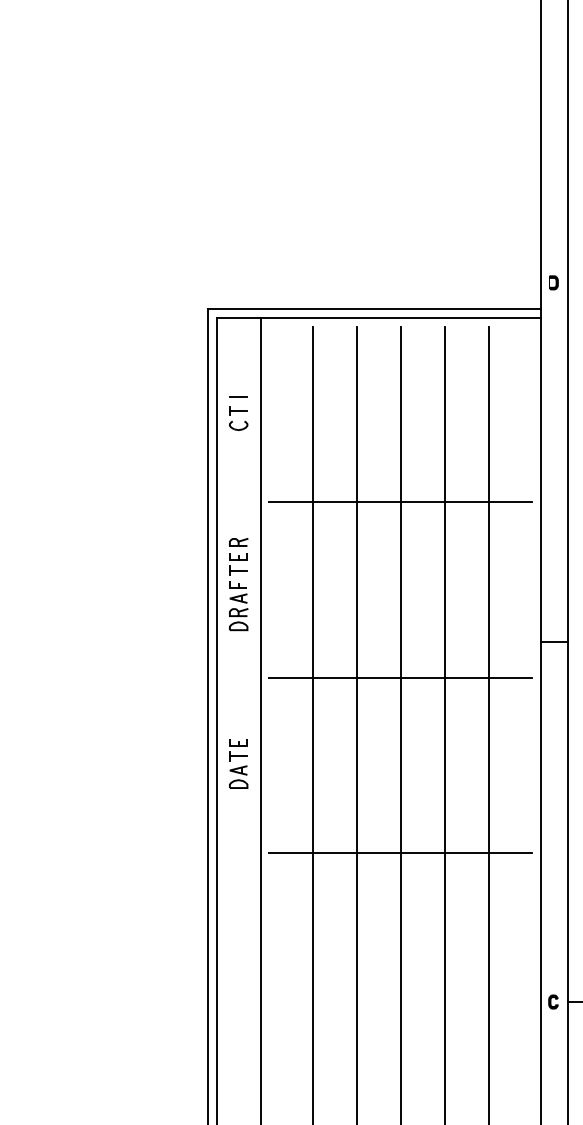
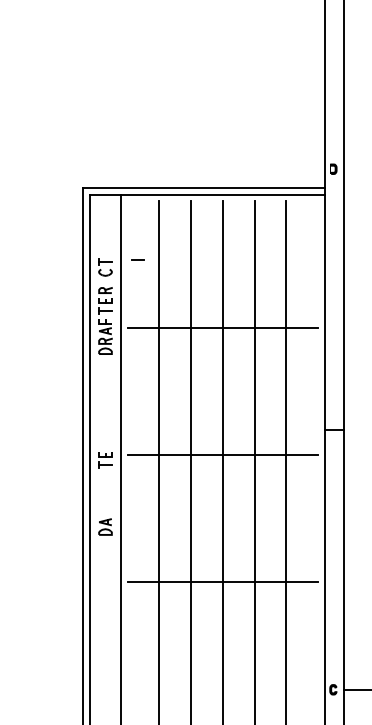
line: (238, 396) -> (137, 260), moved
part: (238, 584) -> (105, 320), moved
part: (238, 750) -> (105, 460), moved

